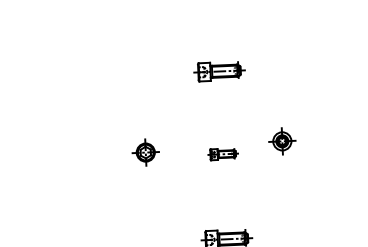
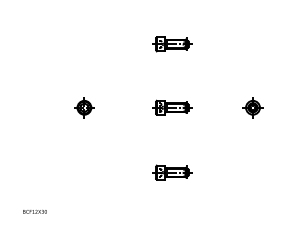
part: (281, 141) -> (252, 107), moved
part: (145, 152) -> (84, 107), moved
part: (223, 154) -> (172, 107), size x1.67

